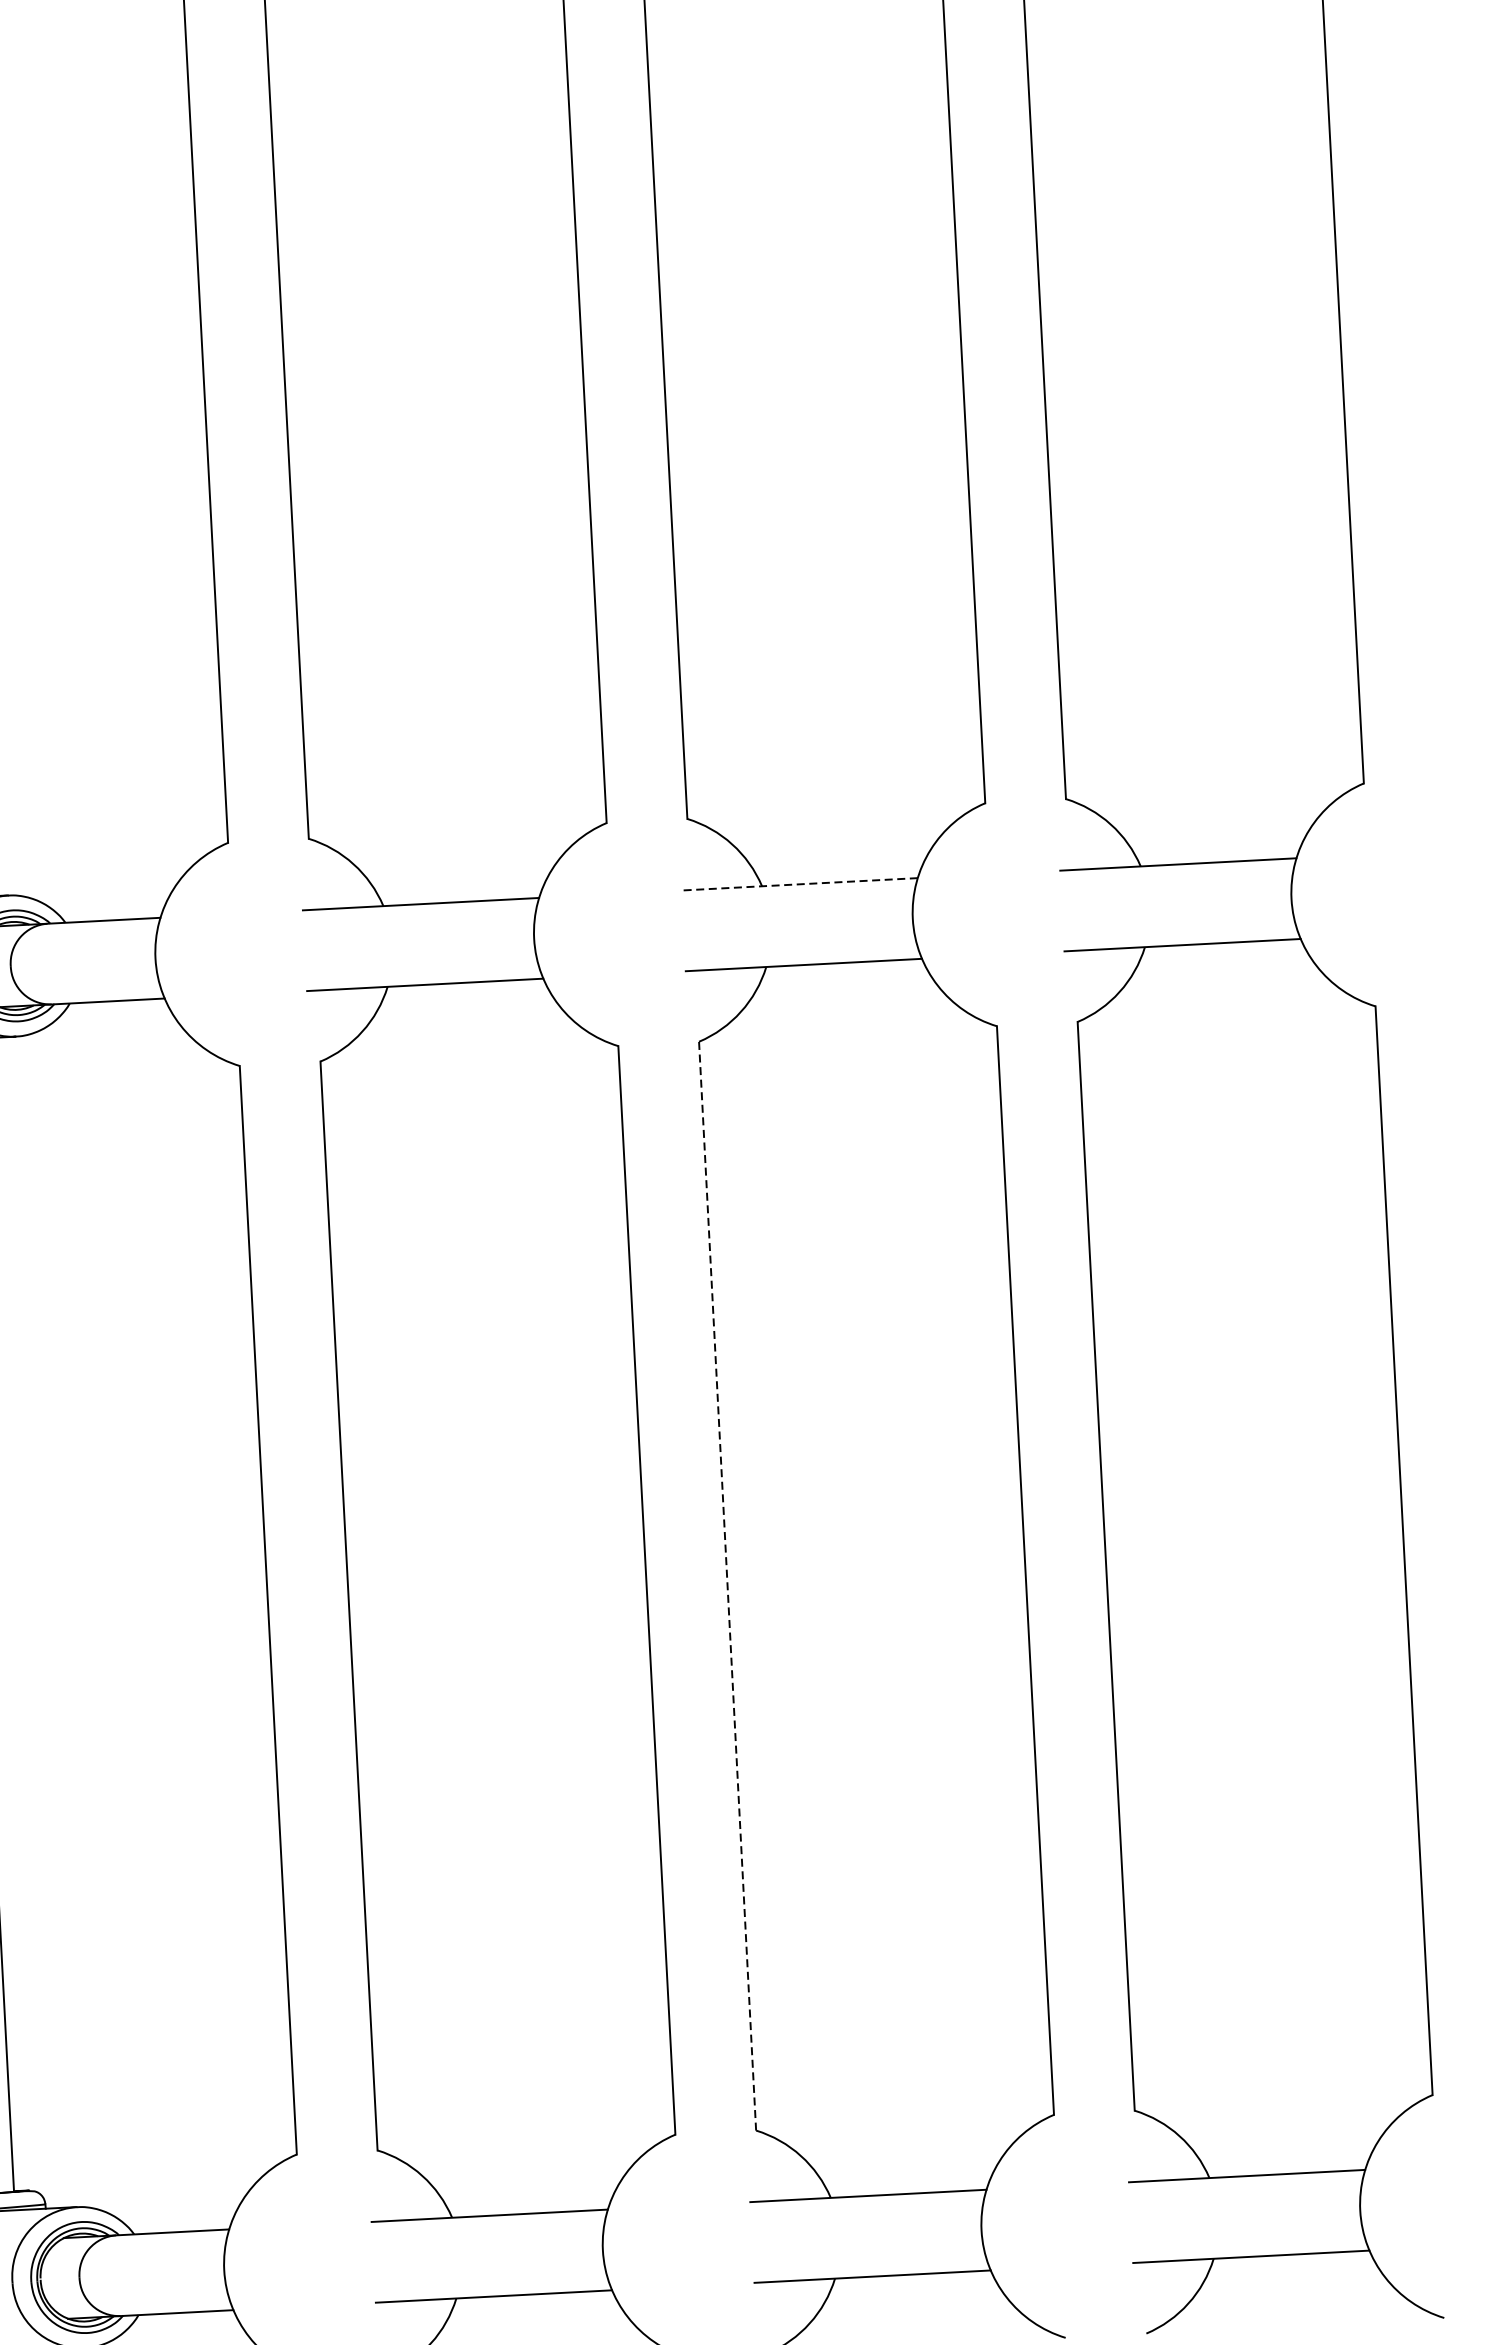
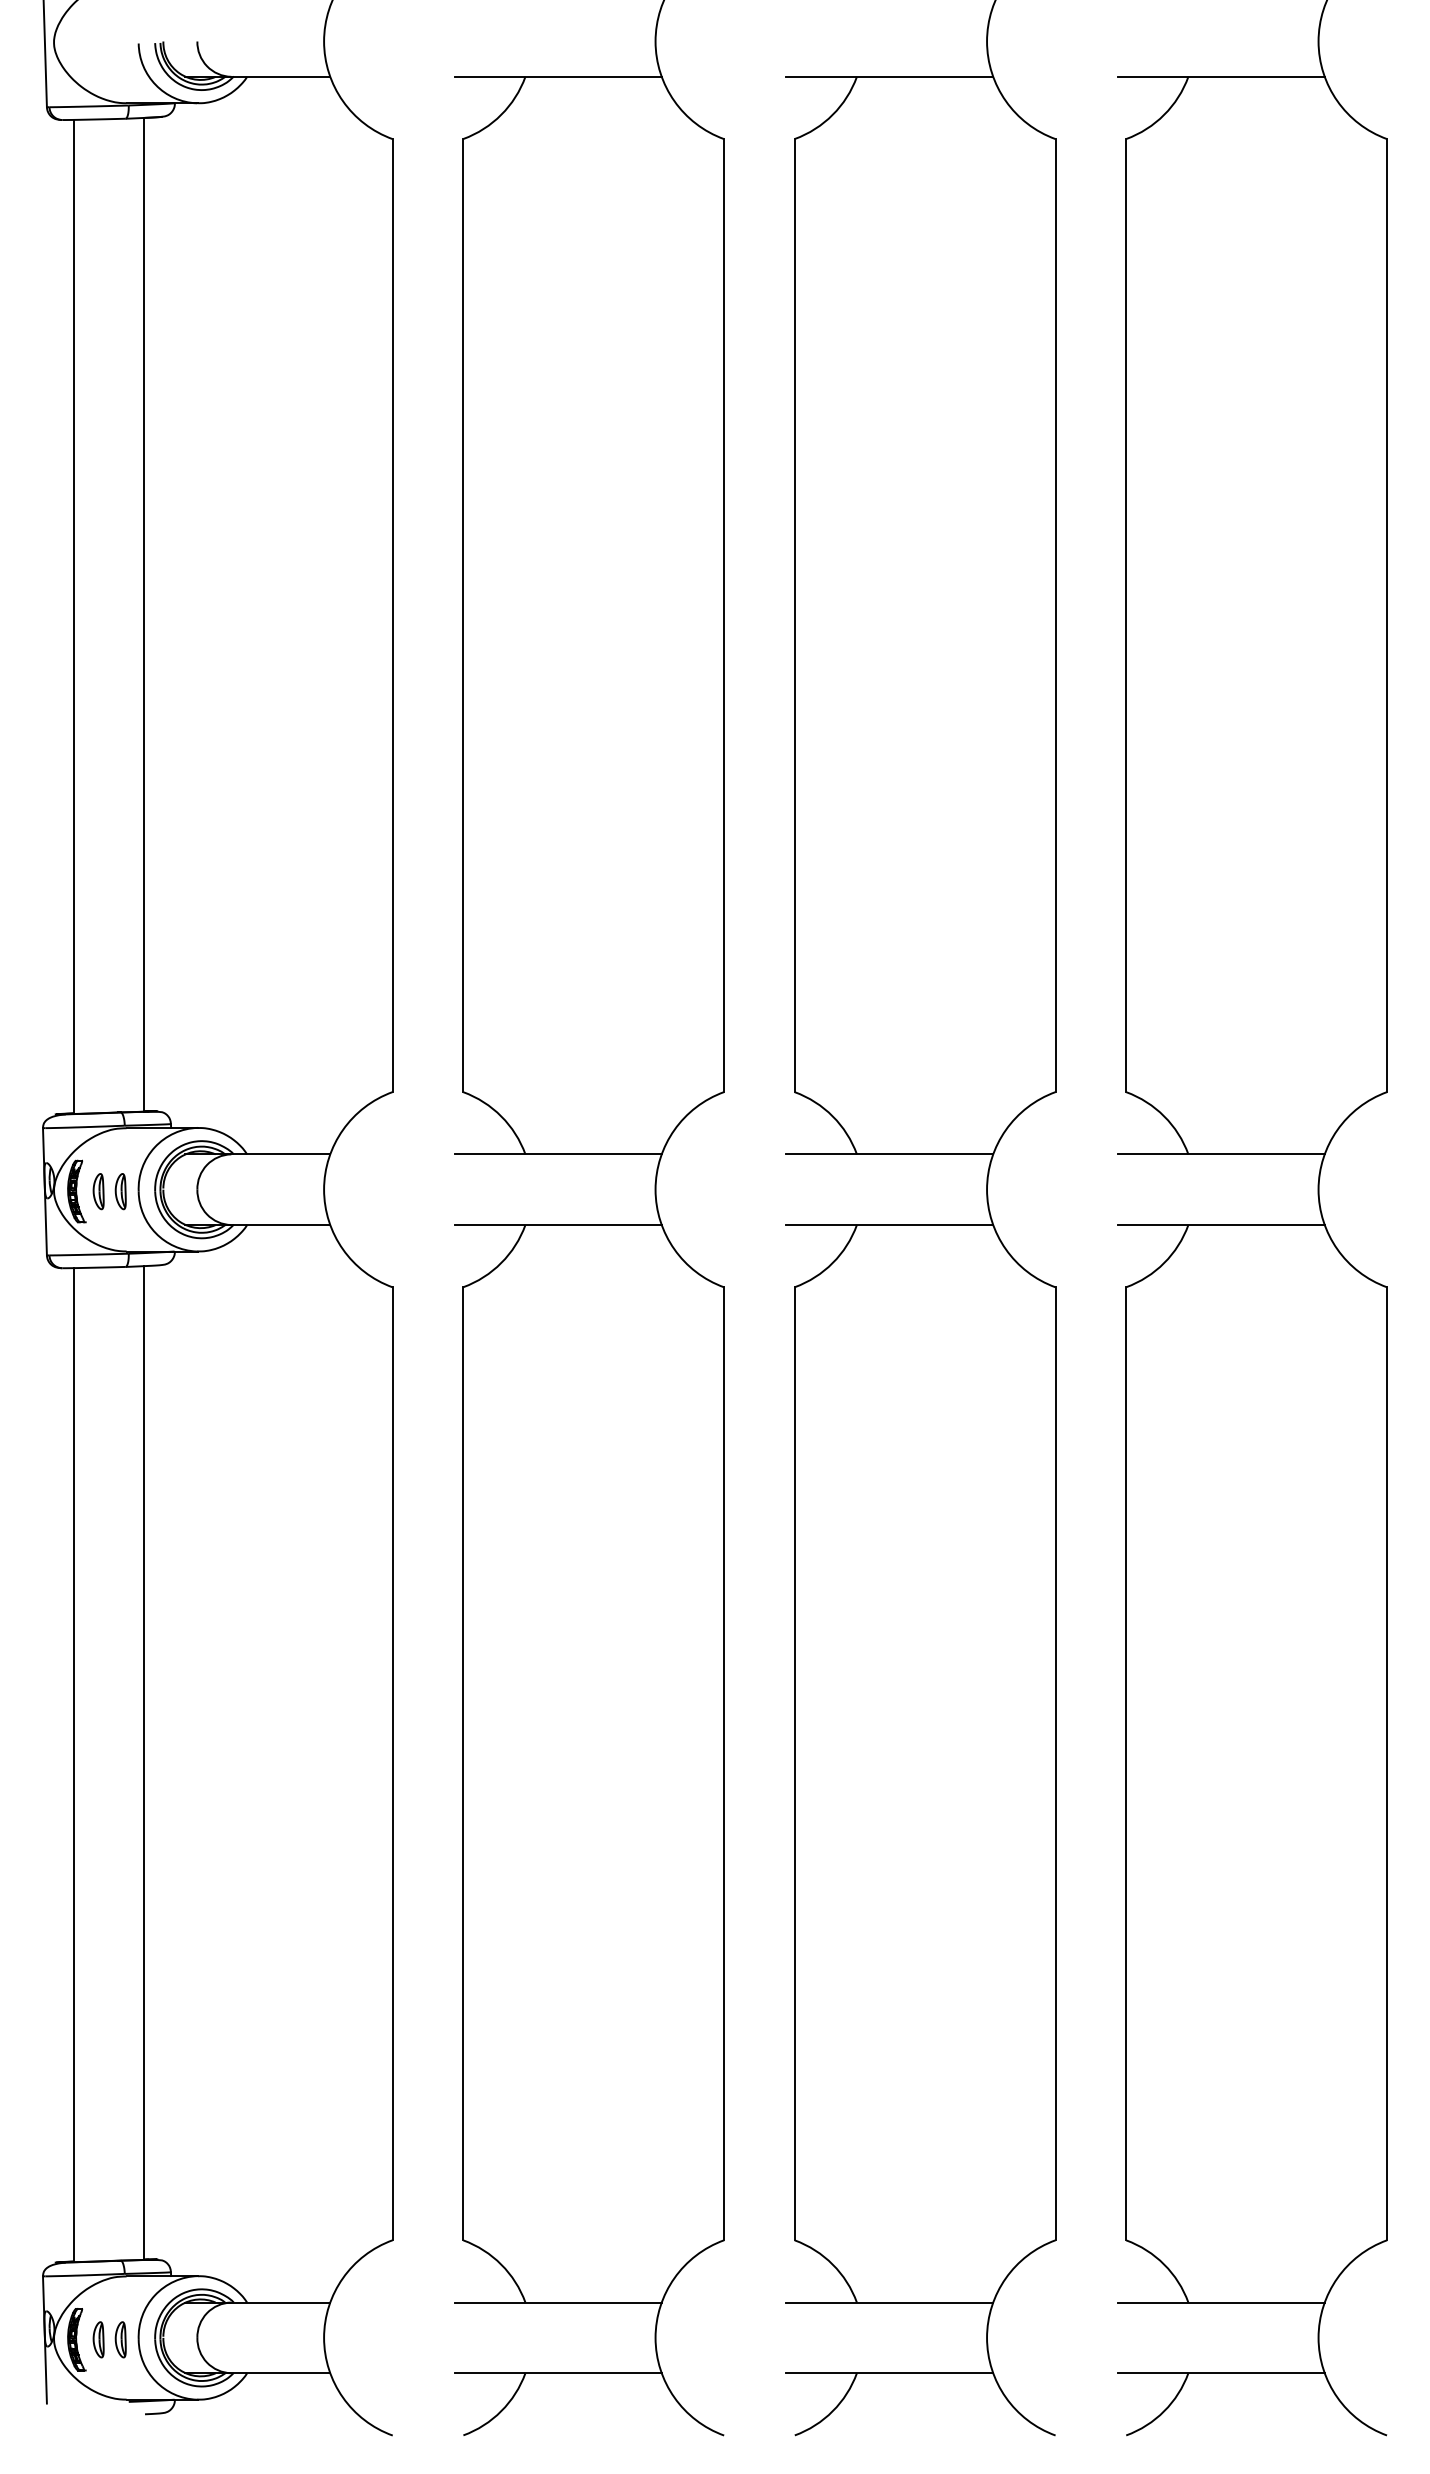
line: (799, 884) -> (889, 1154), dashed -> solid
line: (727, 1585) -> (794, 1763), dashed -> solid

